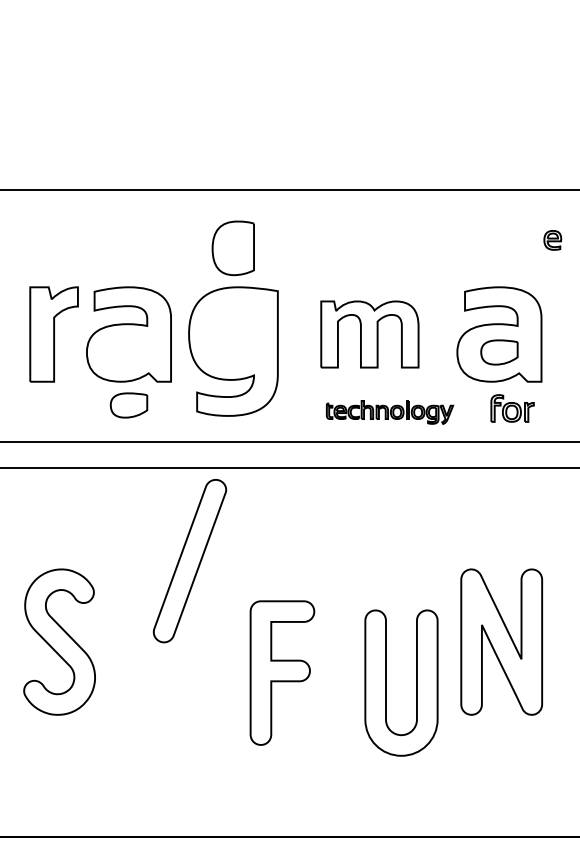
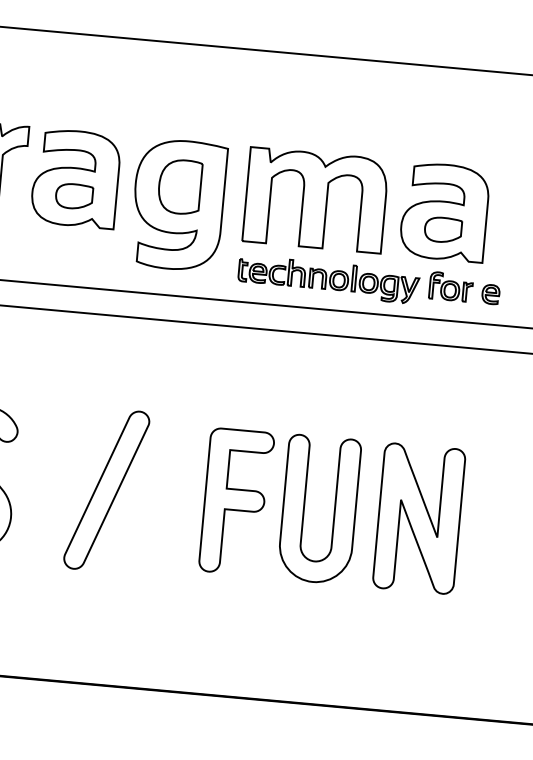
part: (552, 240) -> (490, 294), moved
part: (232, 247) -> (179, 185), moved
part: (369, 334) -> (315, 200), size x1.43
part: (128, 405) -> (73, 196), moved
part: (389, 412) -> (328, 279), size x1.43
part: (189, 561) -> (106, 490), moved
part: (282, 672) -> (236, 501), moved
part: (386, 682) -> (304, 507), moved

